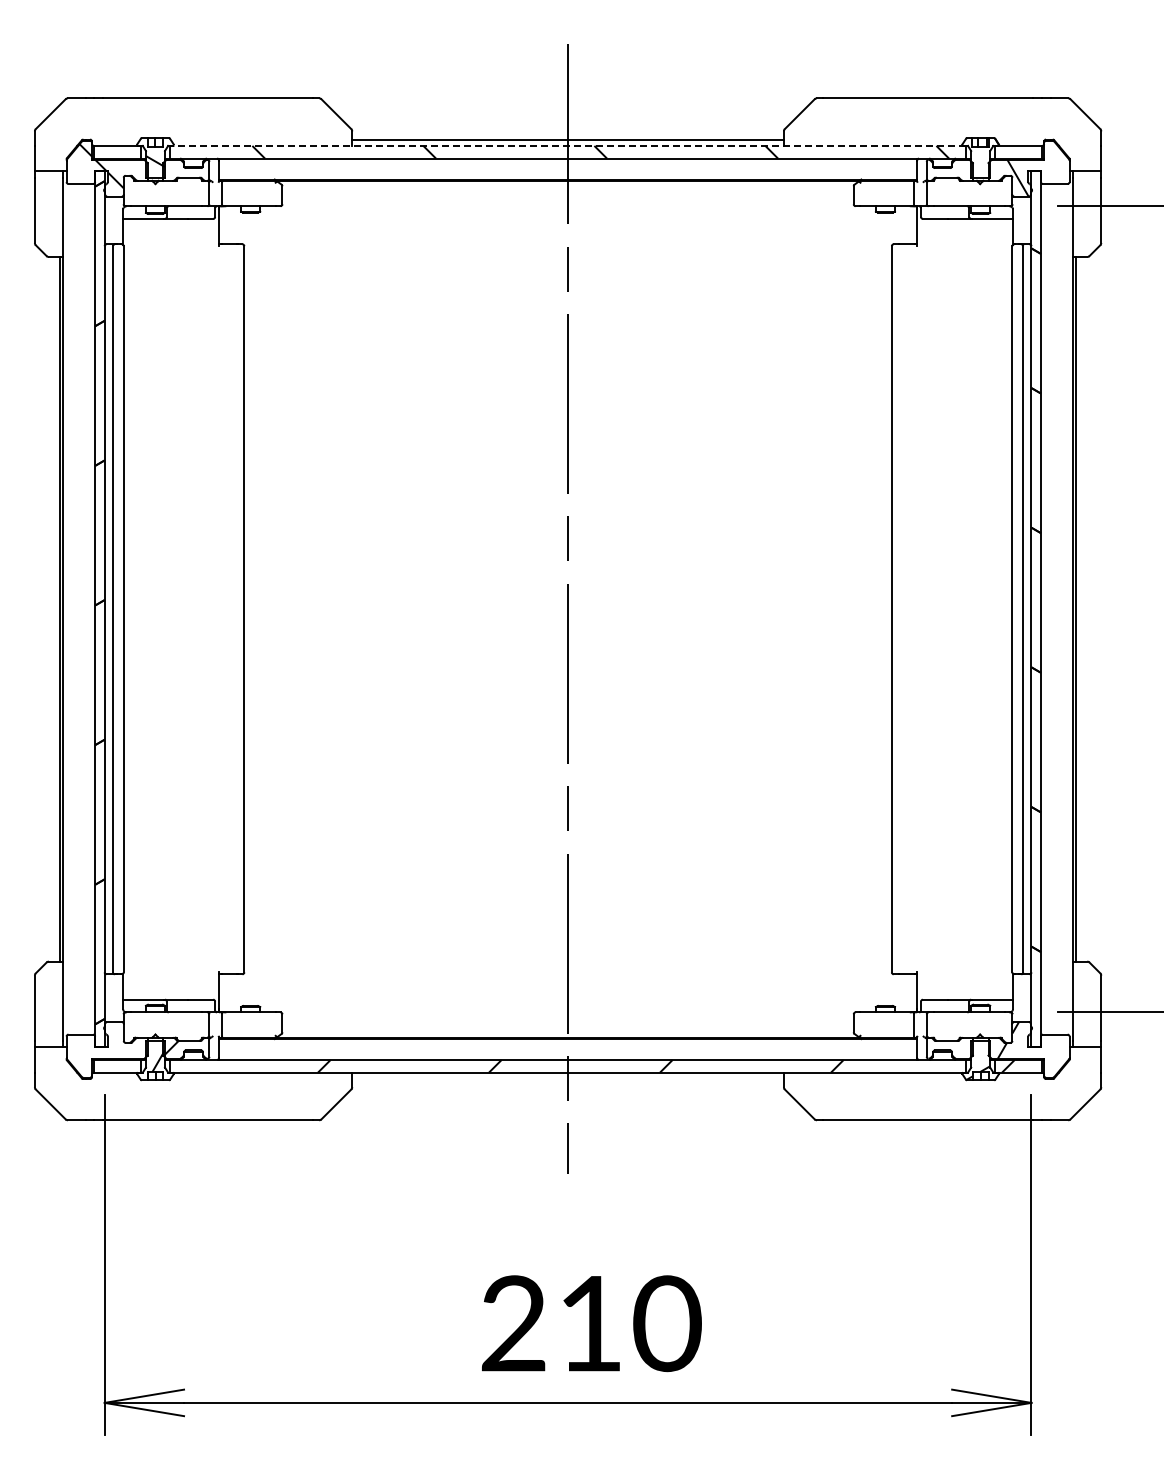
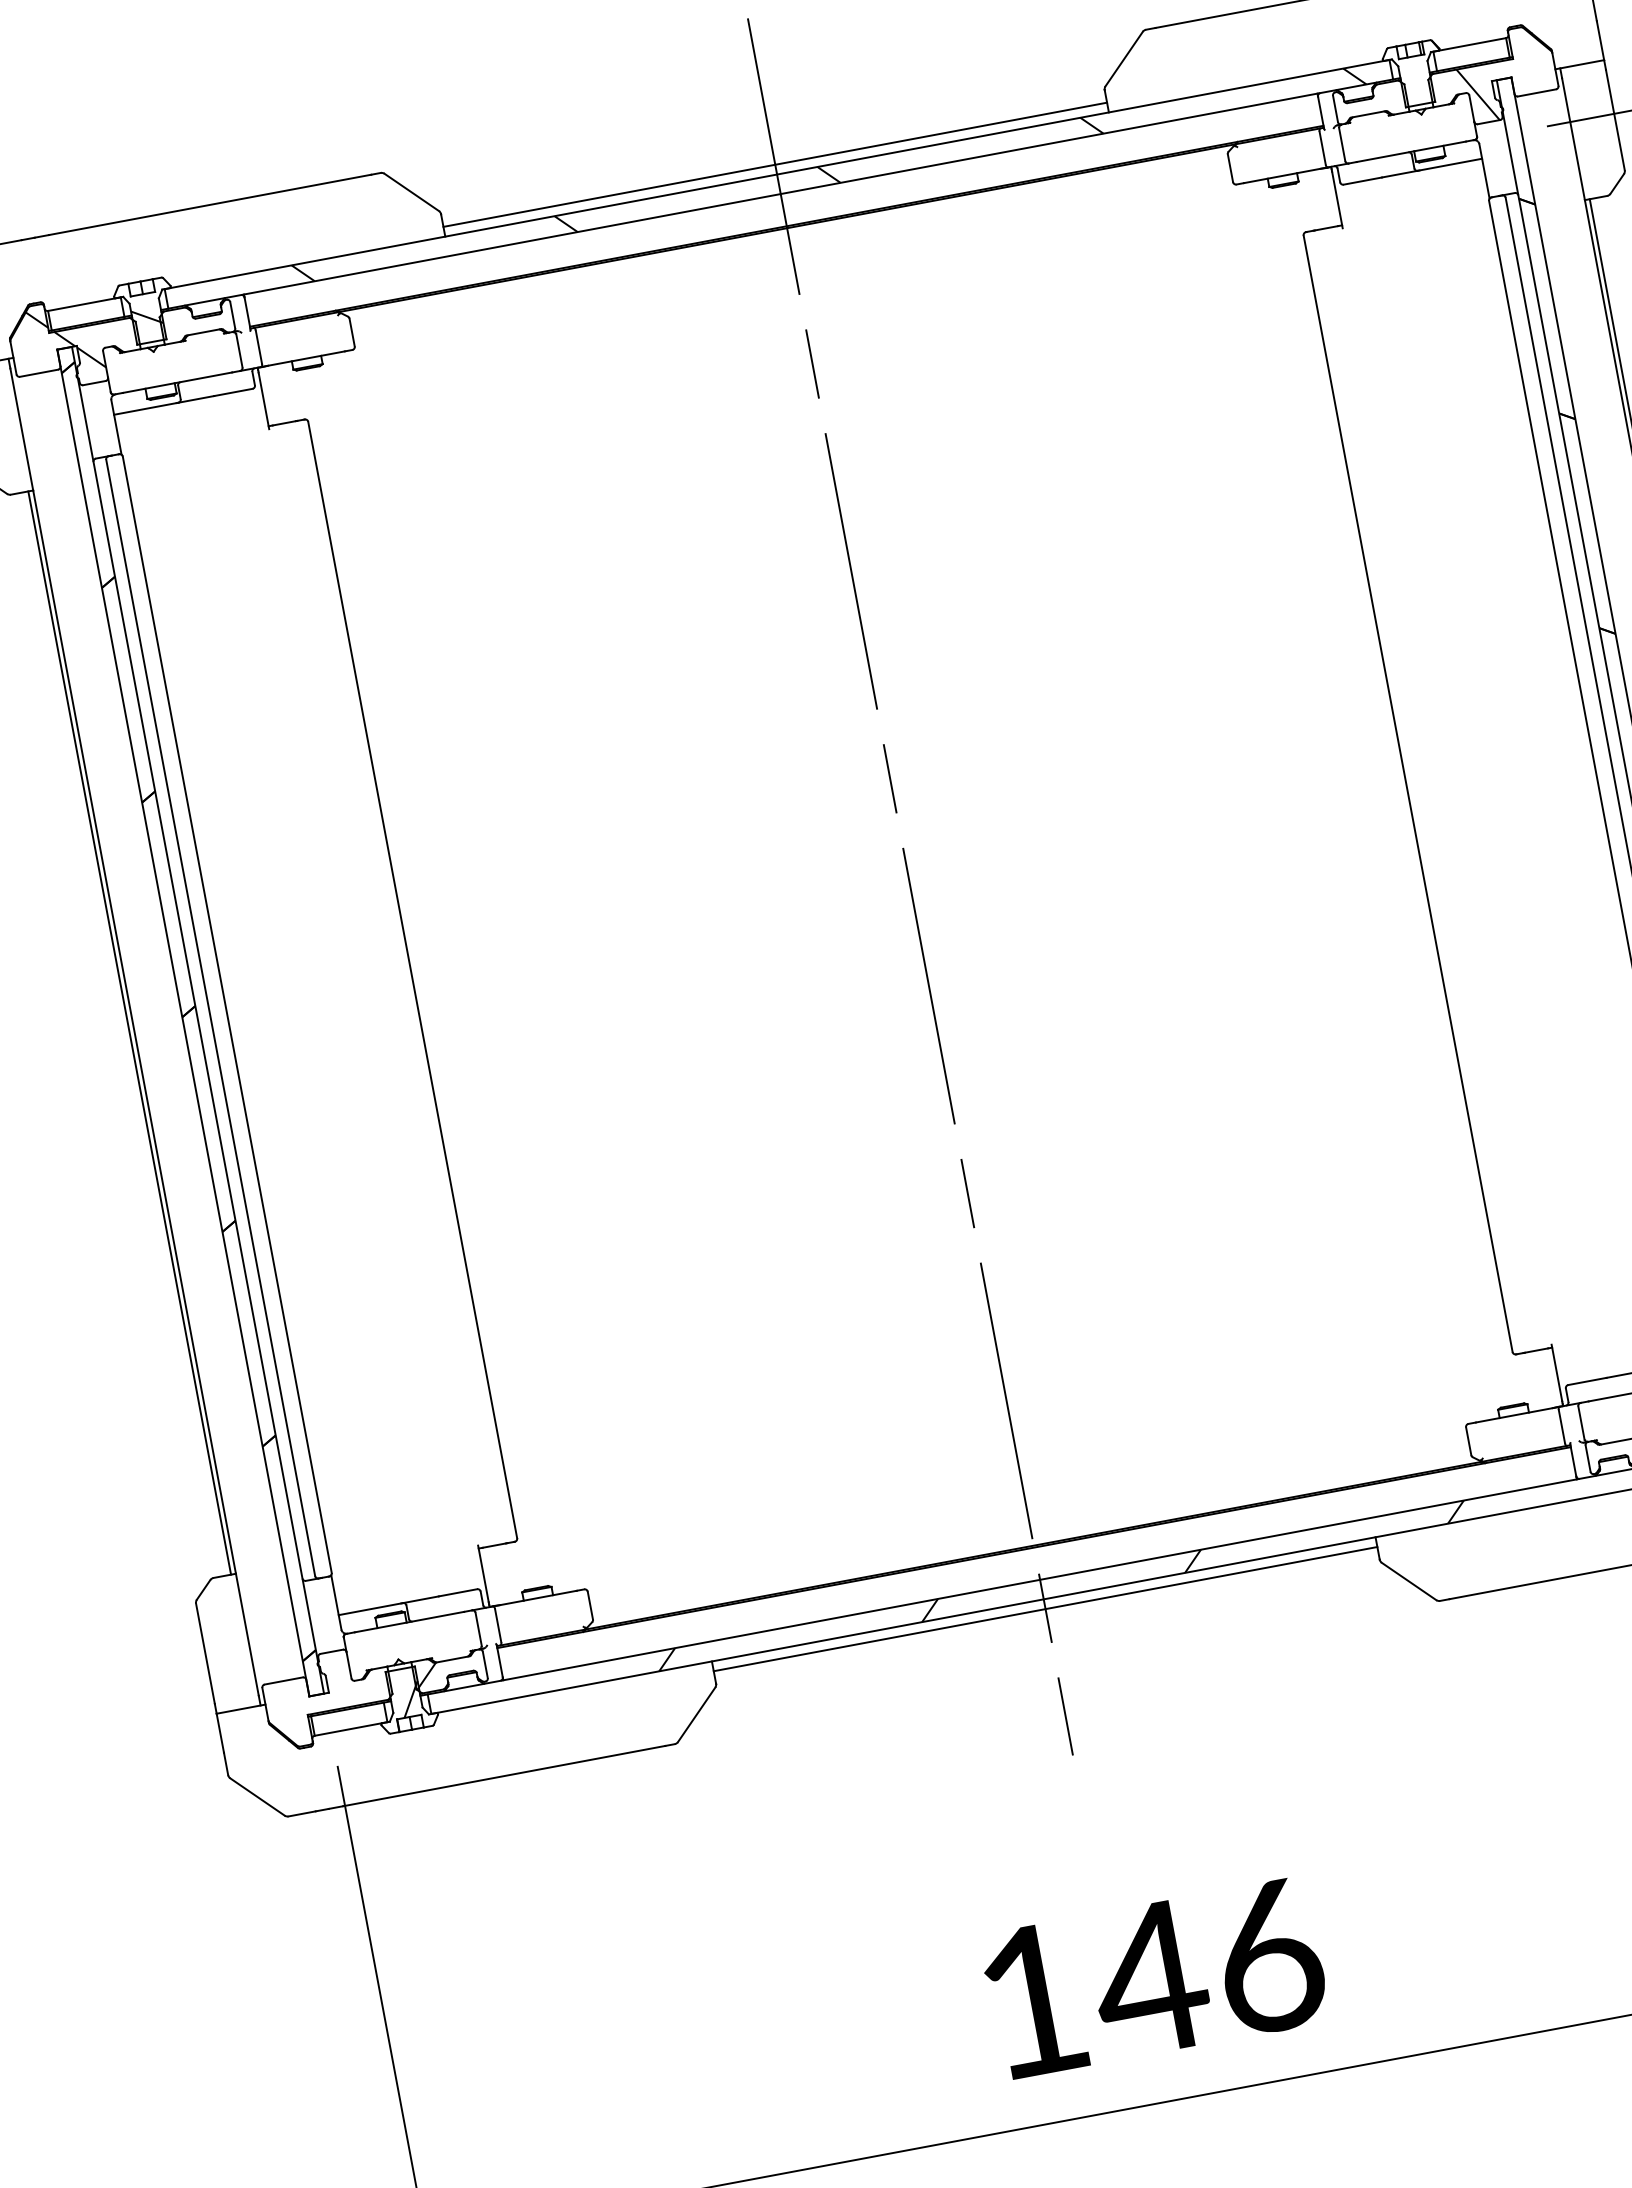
line: (567, 145) -> (776, 174), dashed -> solid
line: (567, 1079) -> (1044, 1609), added
text: (591, 1323) -> (1151, 1978), 210 -> 146

